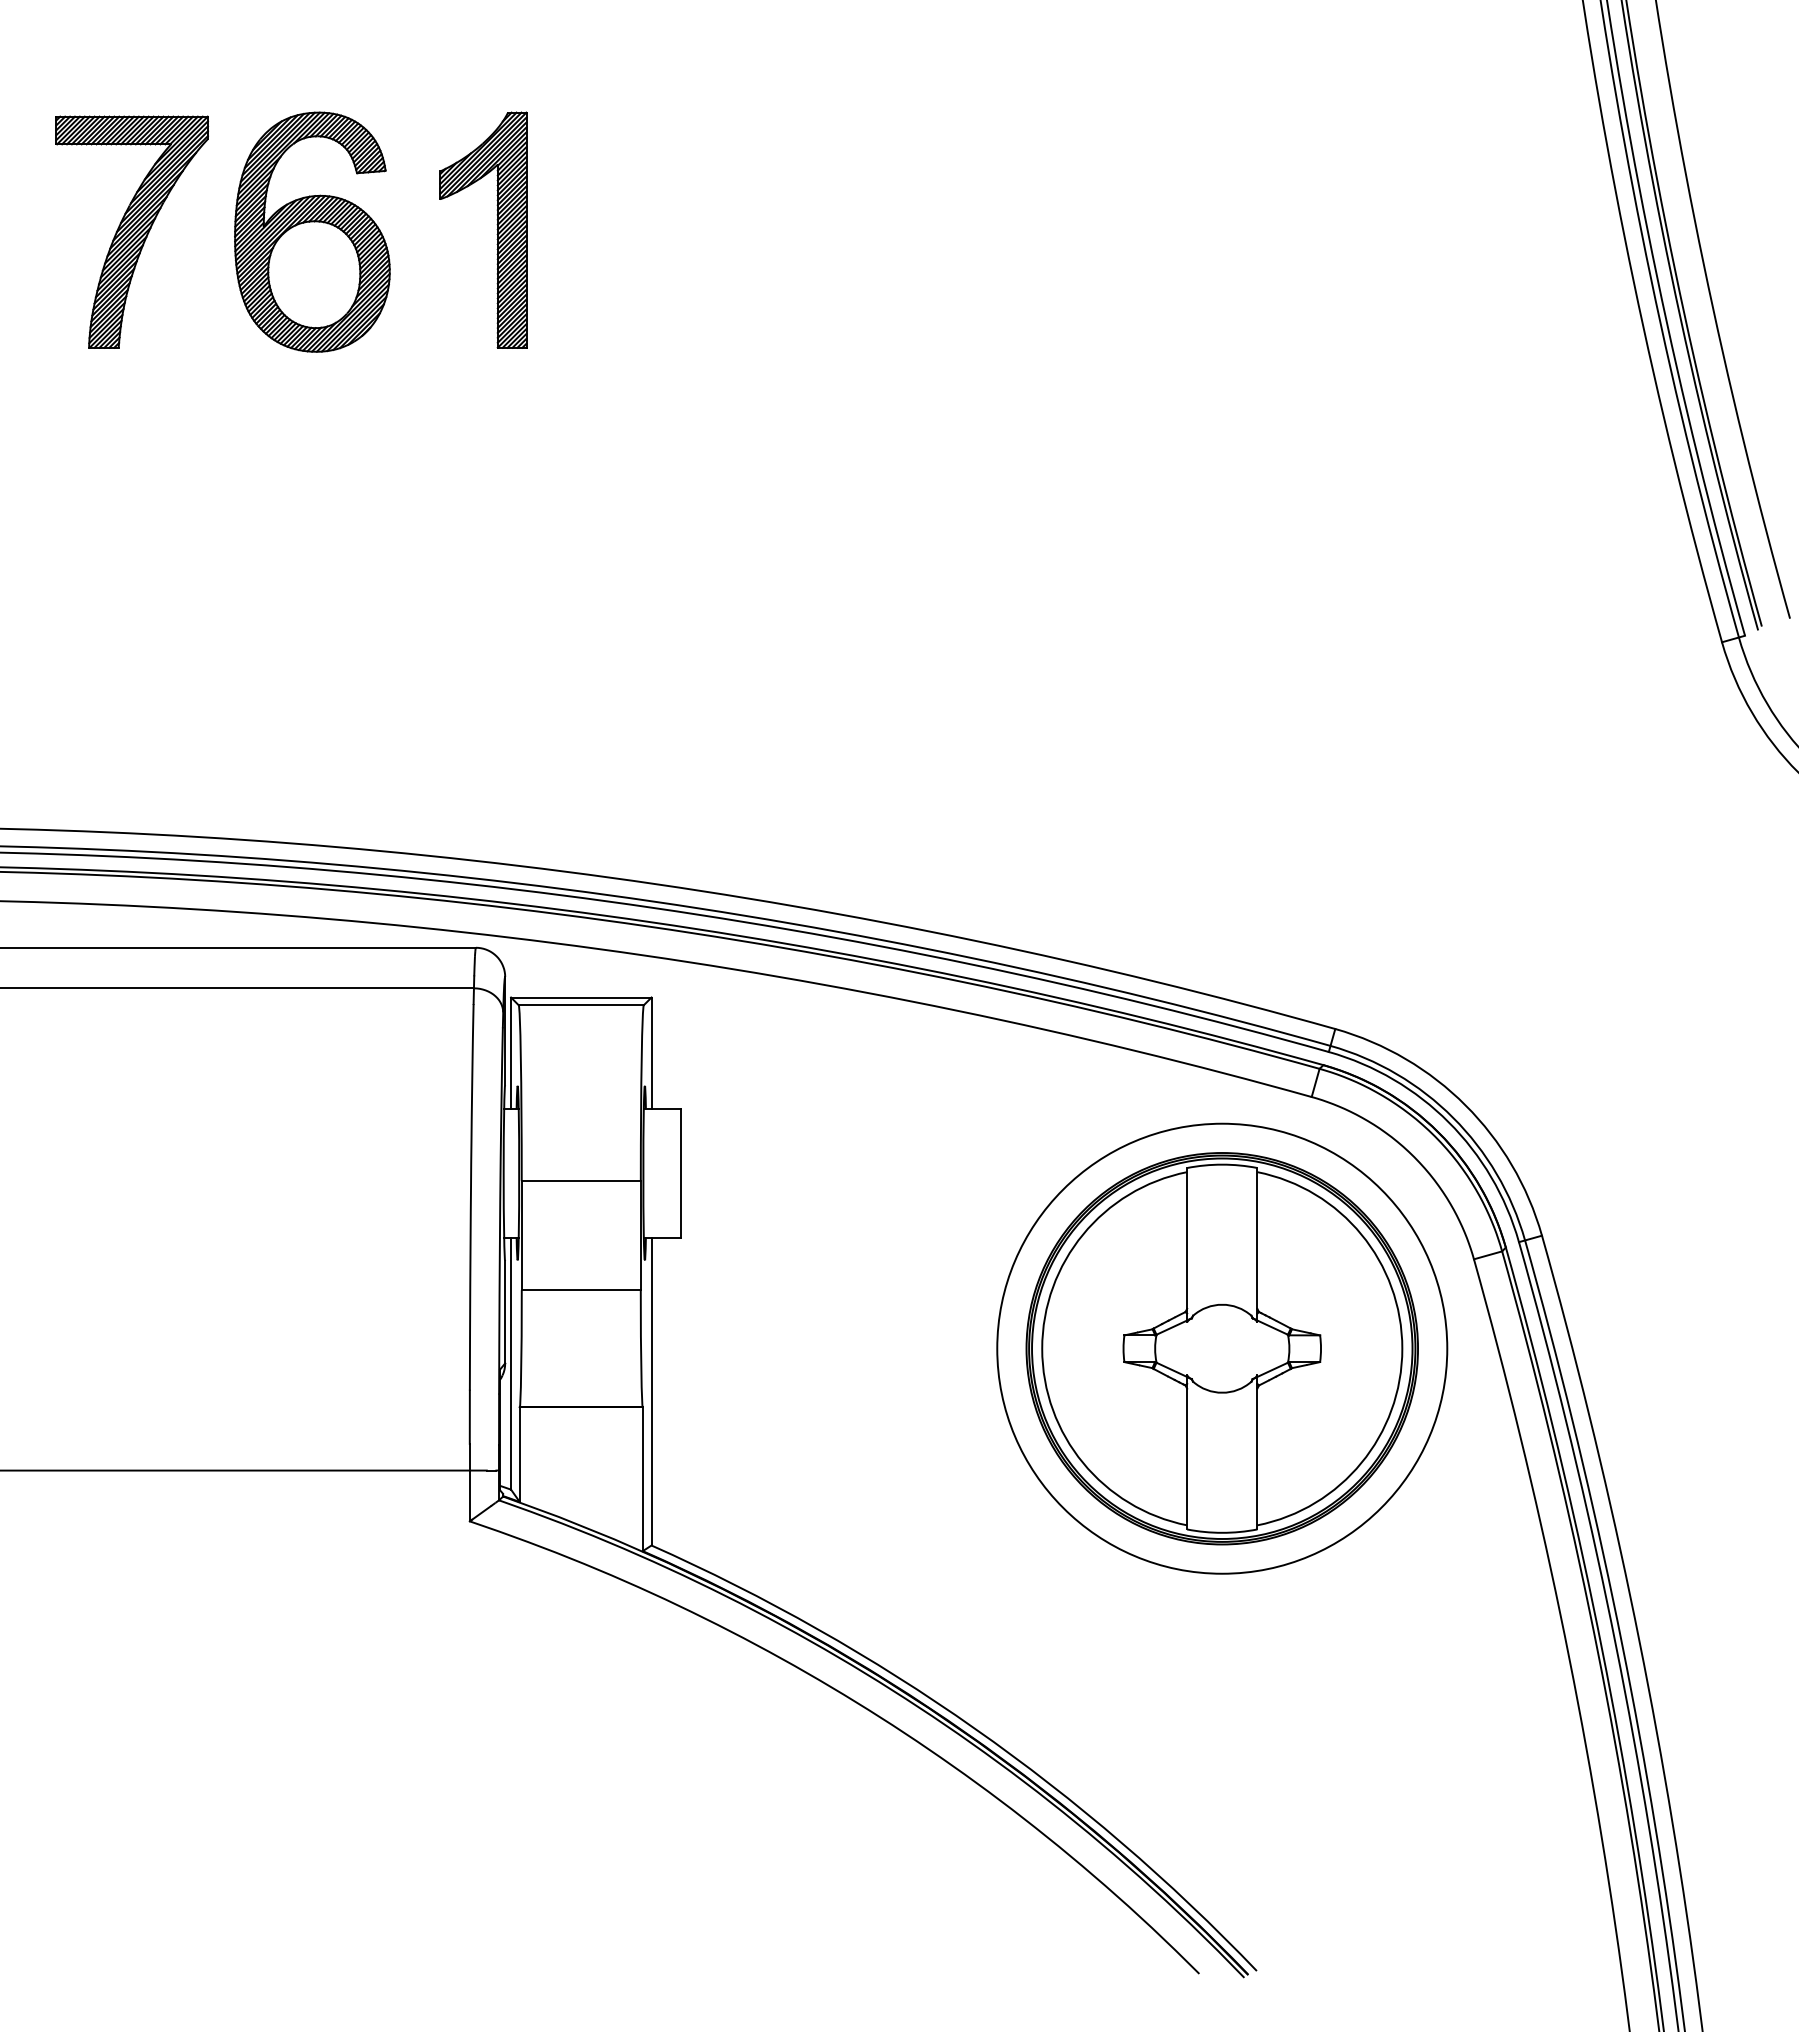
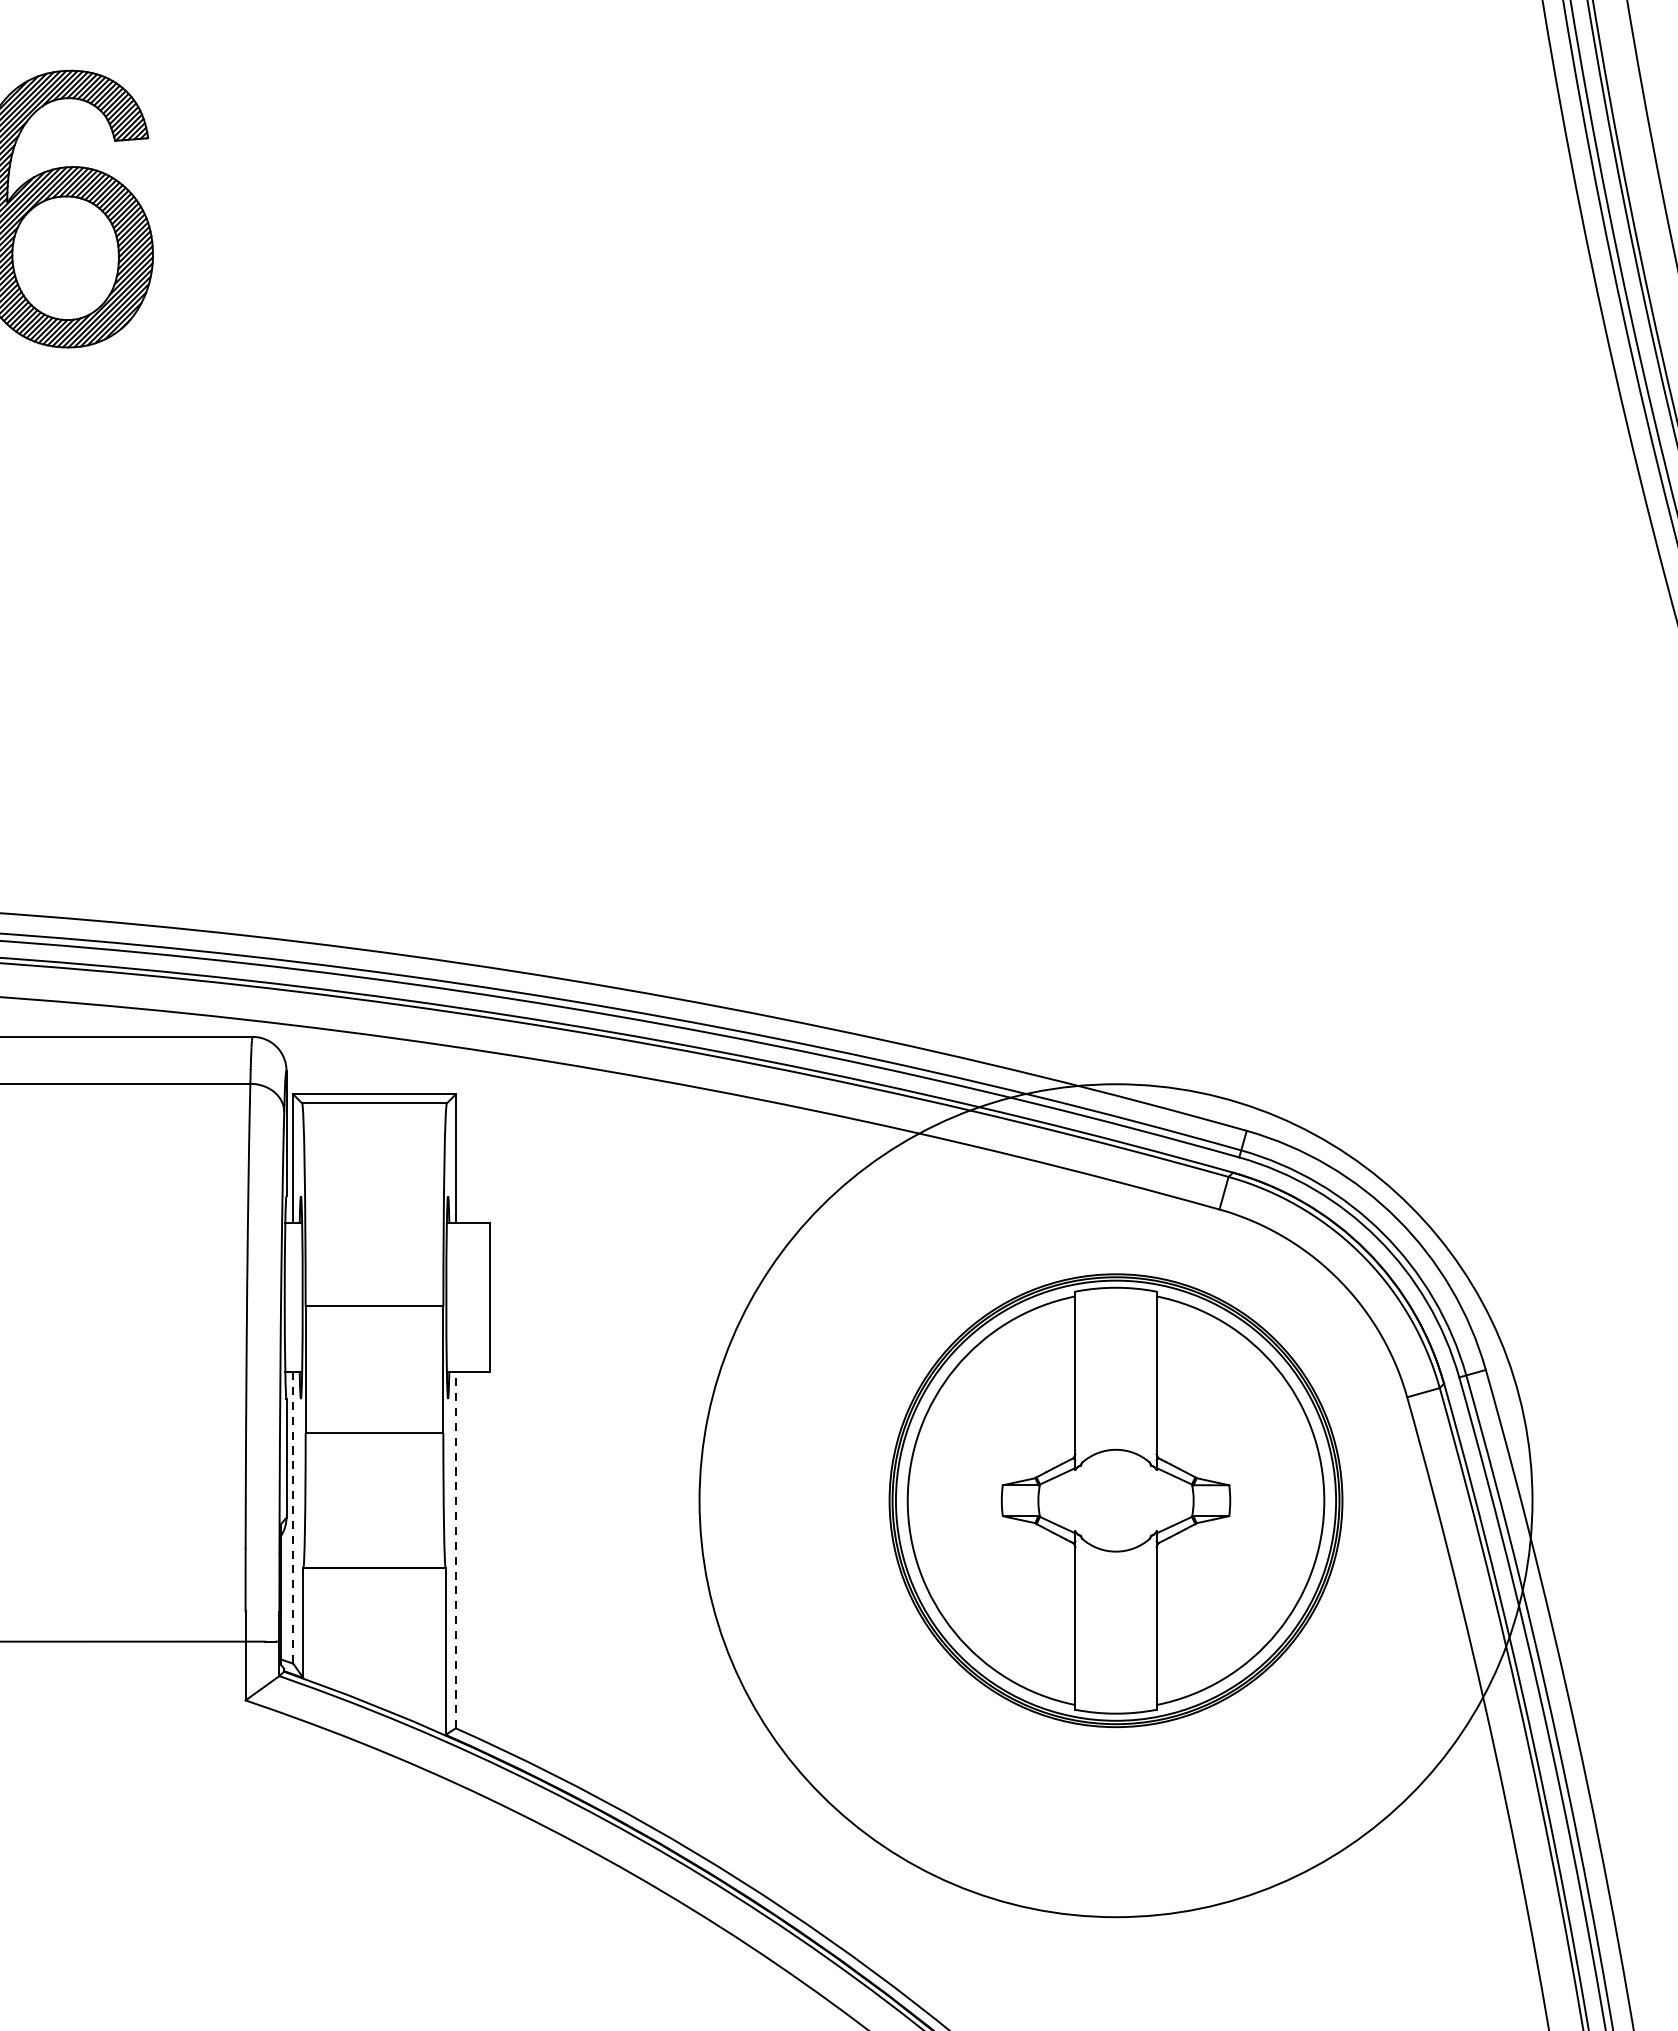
part: (496, 229) -> (276, 205), removed
circle: (1222, 1348) -> (1116, 1500), size x1.6
line: (511, 1364) -> (293, 1518), solid -> dashed
line: (651, 1391) -> (455, 1550), solid -> dashed

